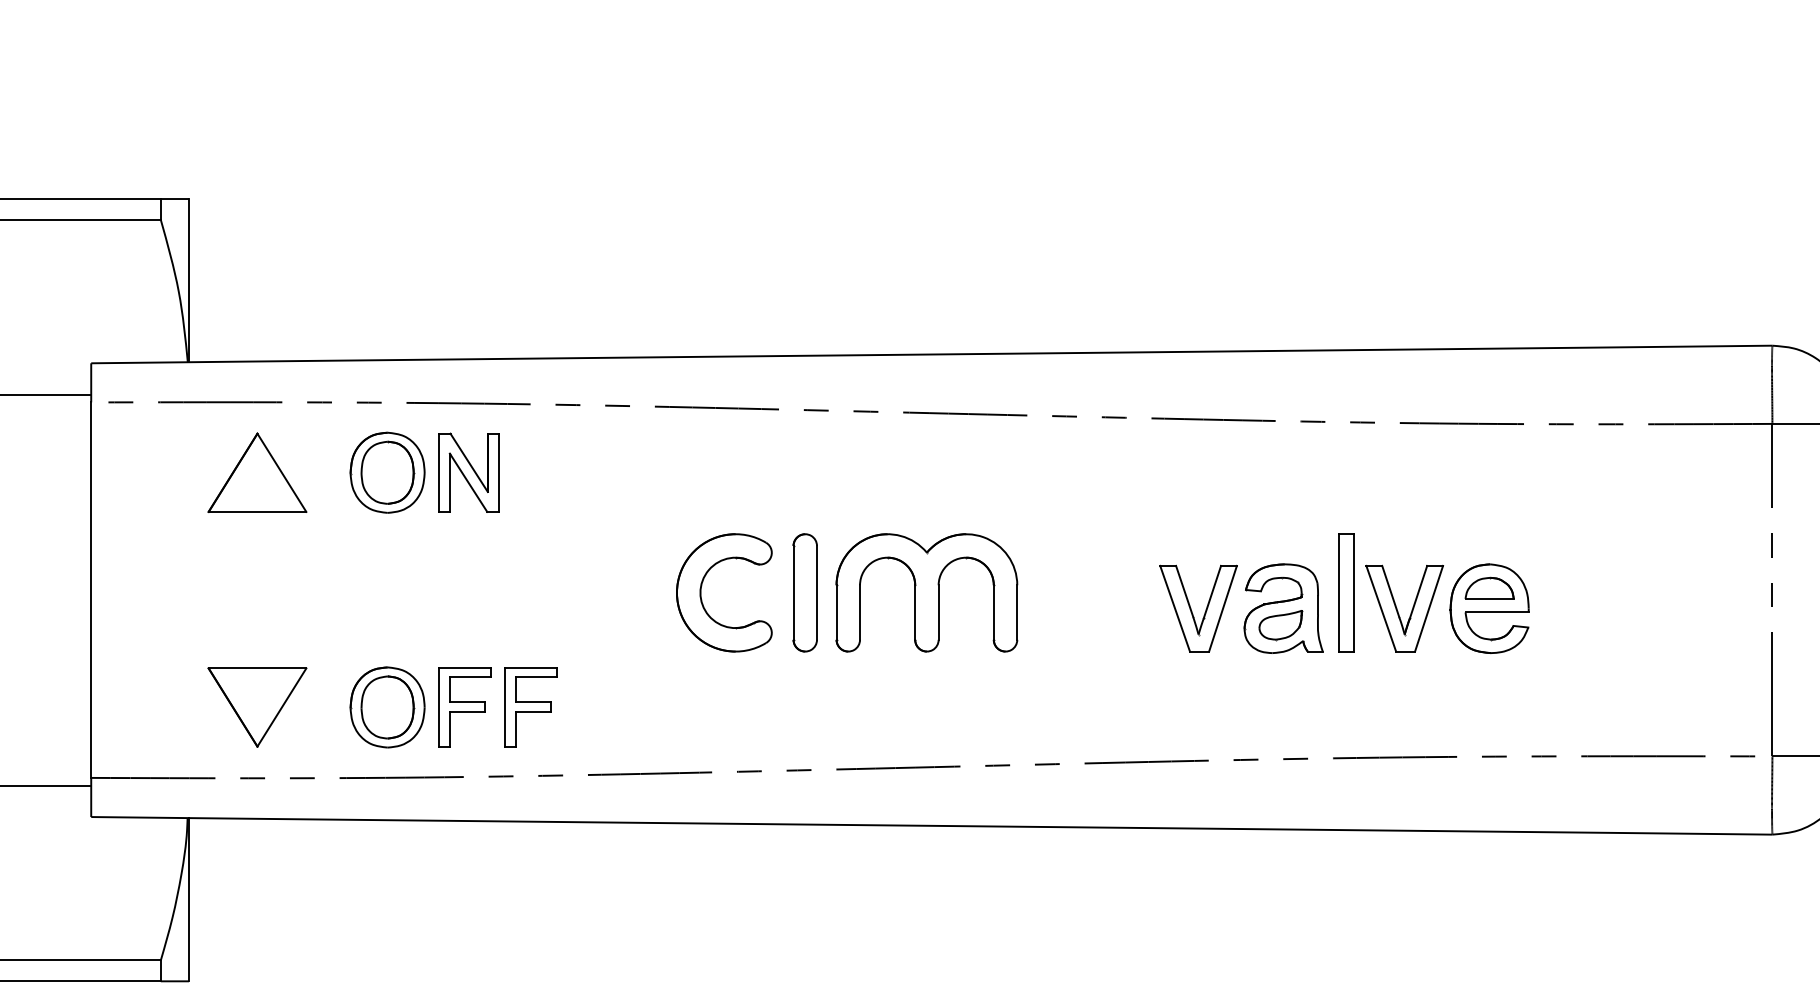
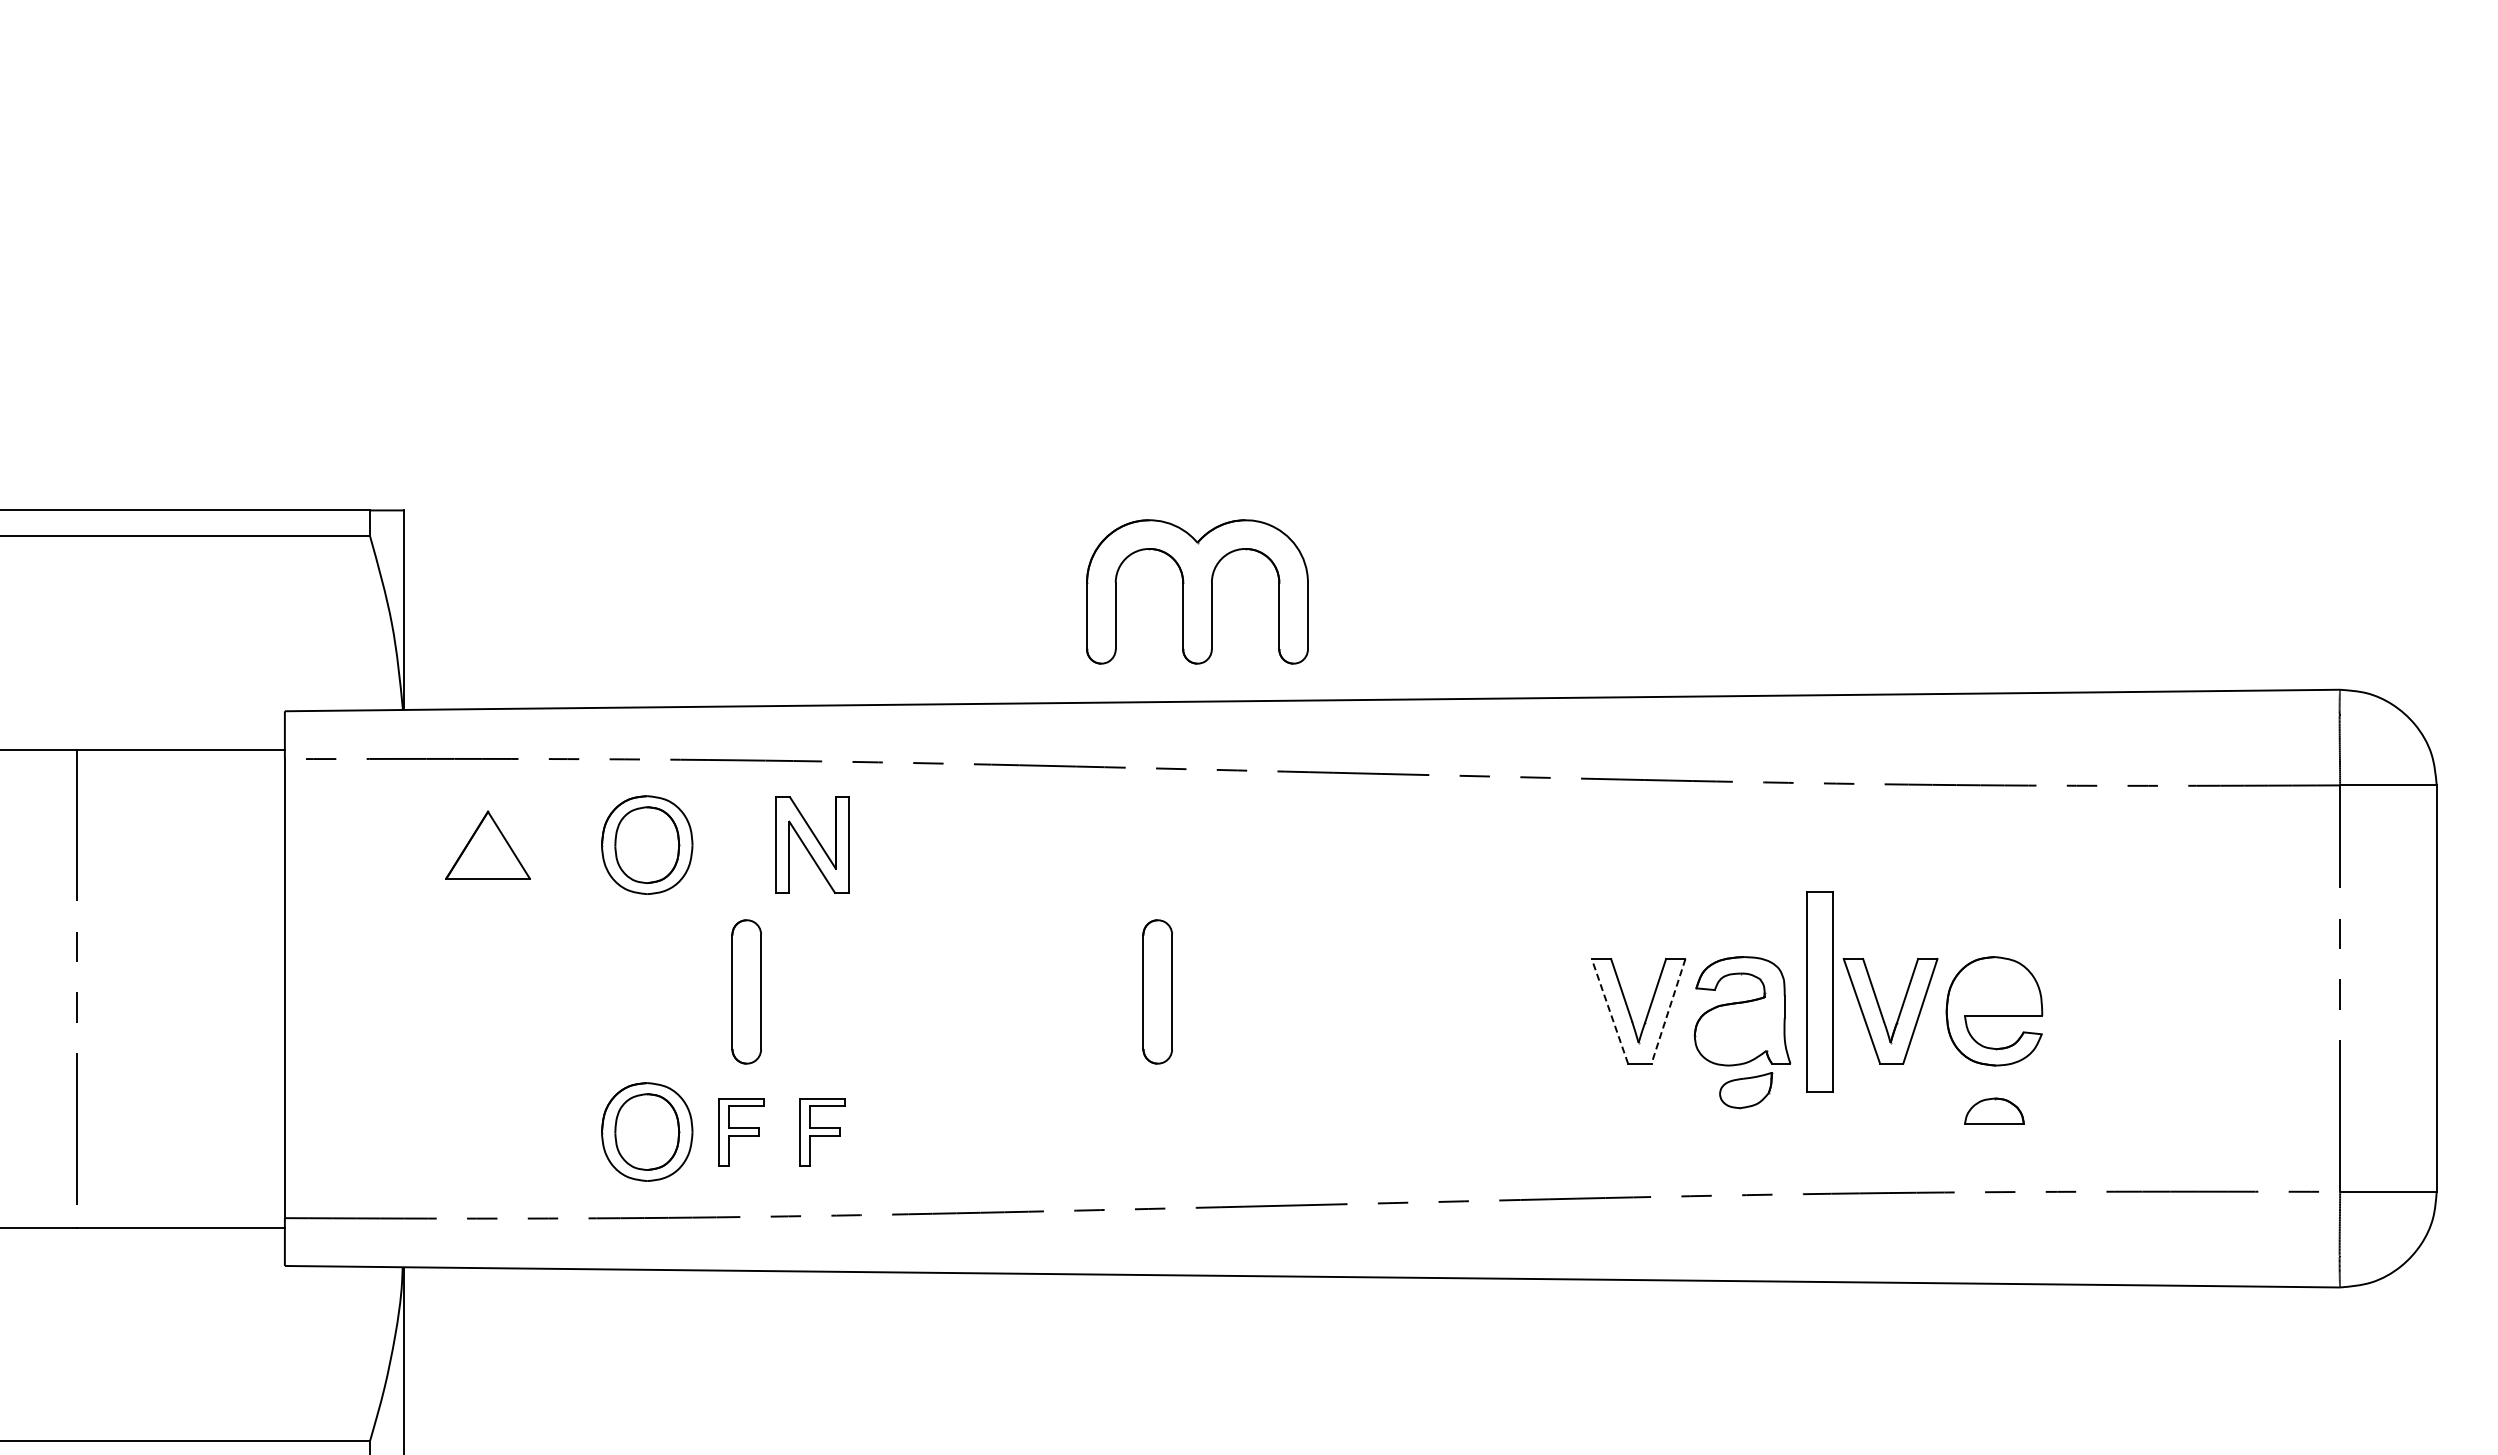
part: (468, 472) -> (812, 844), moved
part: (256, 473) -> (487, 845), size x0.7
part: (701, 587) -> (1031, 985), removed
part: (1489, 587) -> (1994, 1110), moved
part: (468, 592) -> (746, 991), added
part: (926, 592) -> (1197, 591), moved
part: (1346, 592) -> (1819, 991), size x1.4
line: (1174, 608) -> (1609, 1010), solid -> dashed
line: (1223, 608) -> (1668, 1011), solid -> dashed
part: (1281, 625) -> (1746, 1090), moved
part: (256, 707) -> (487, 1131), removed
part: (464, 707) -> (741, 1131), size x0.7
part: (530, 707) -> (822, 1131), size x0.7

